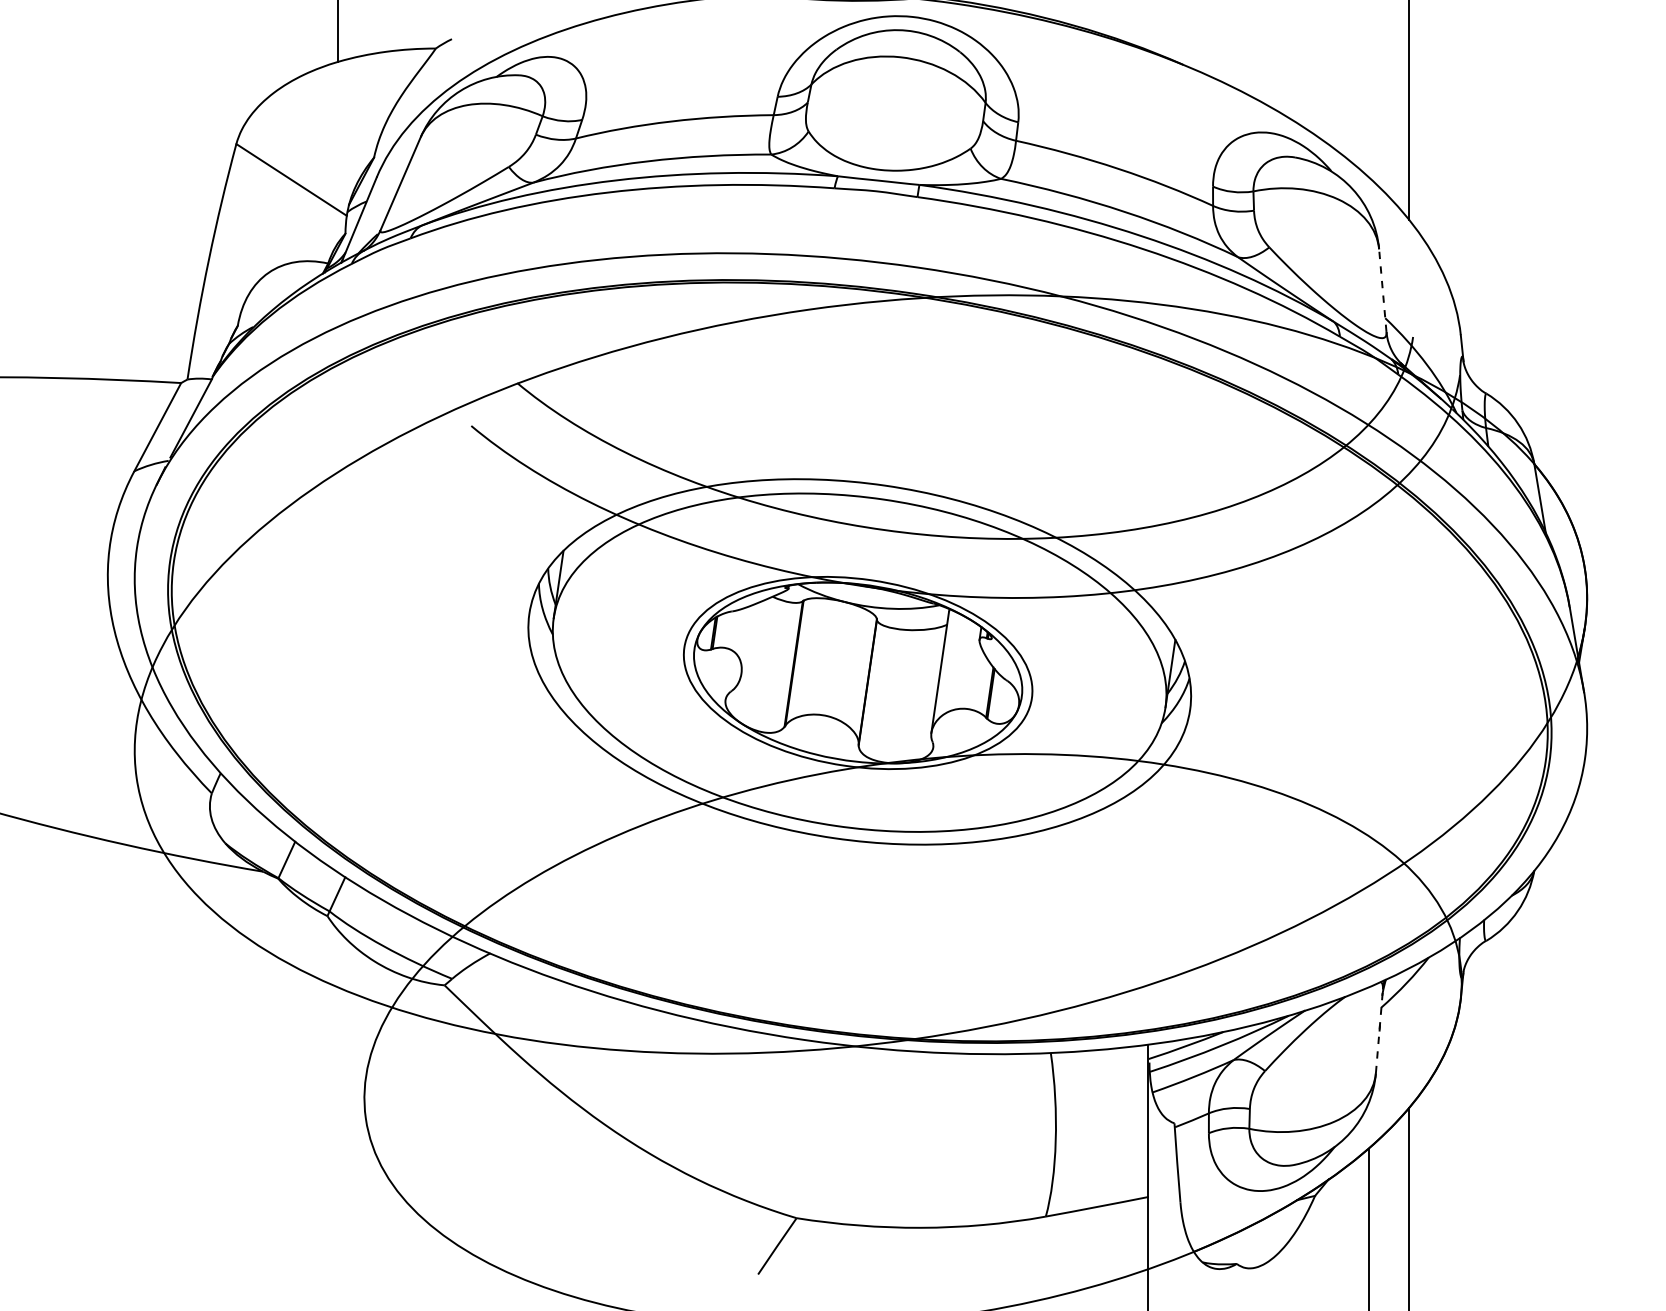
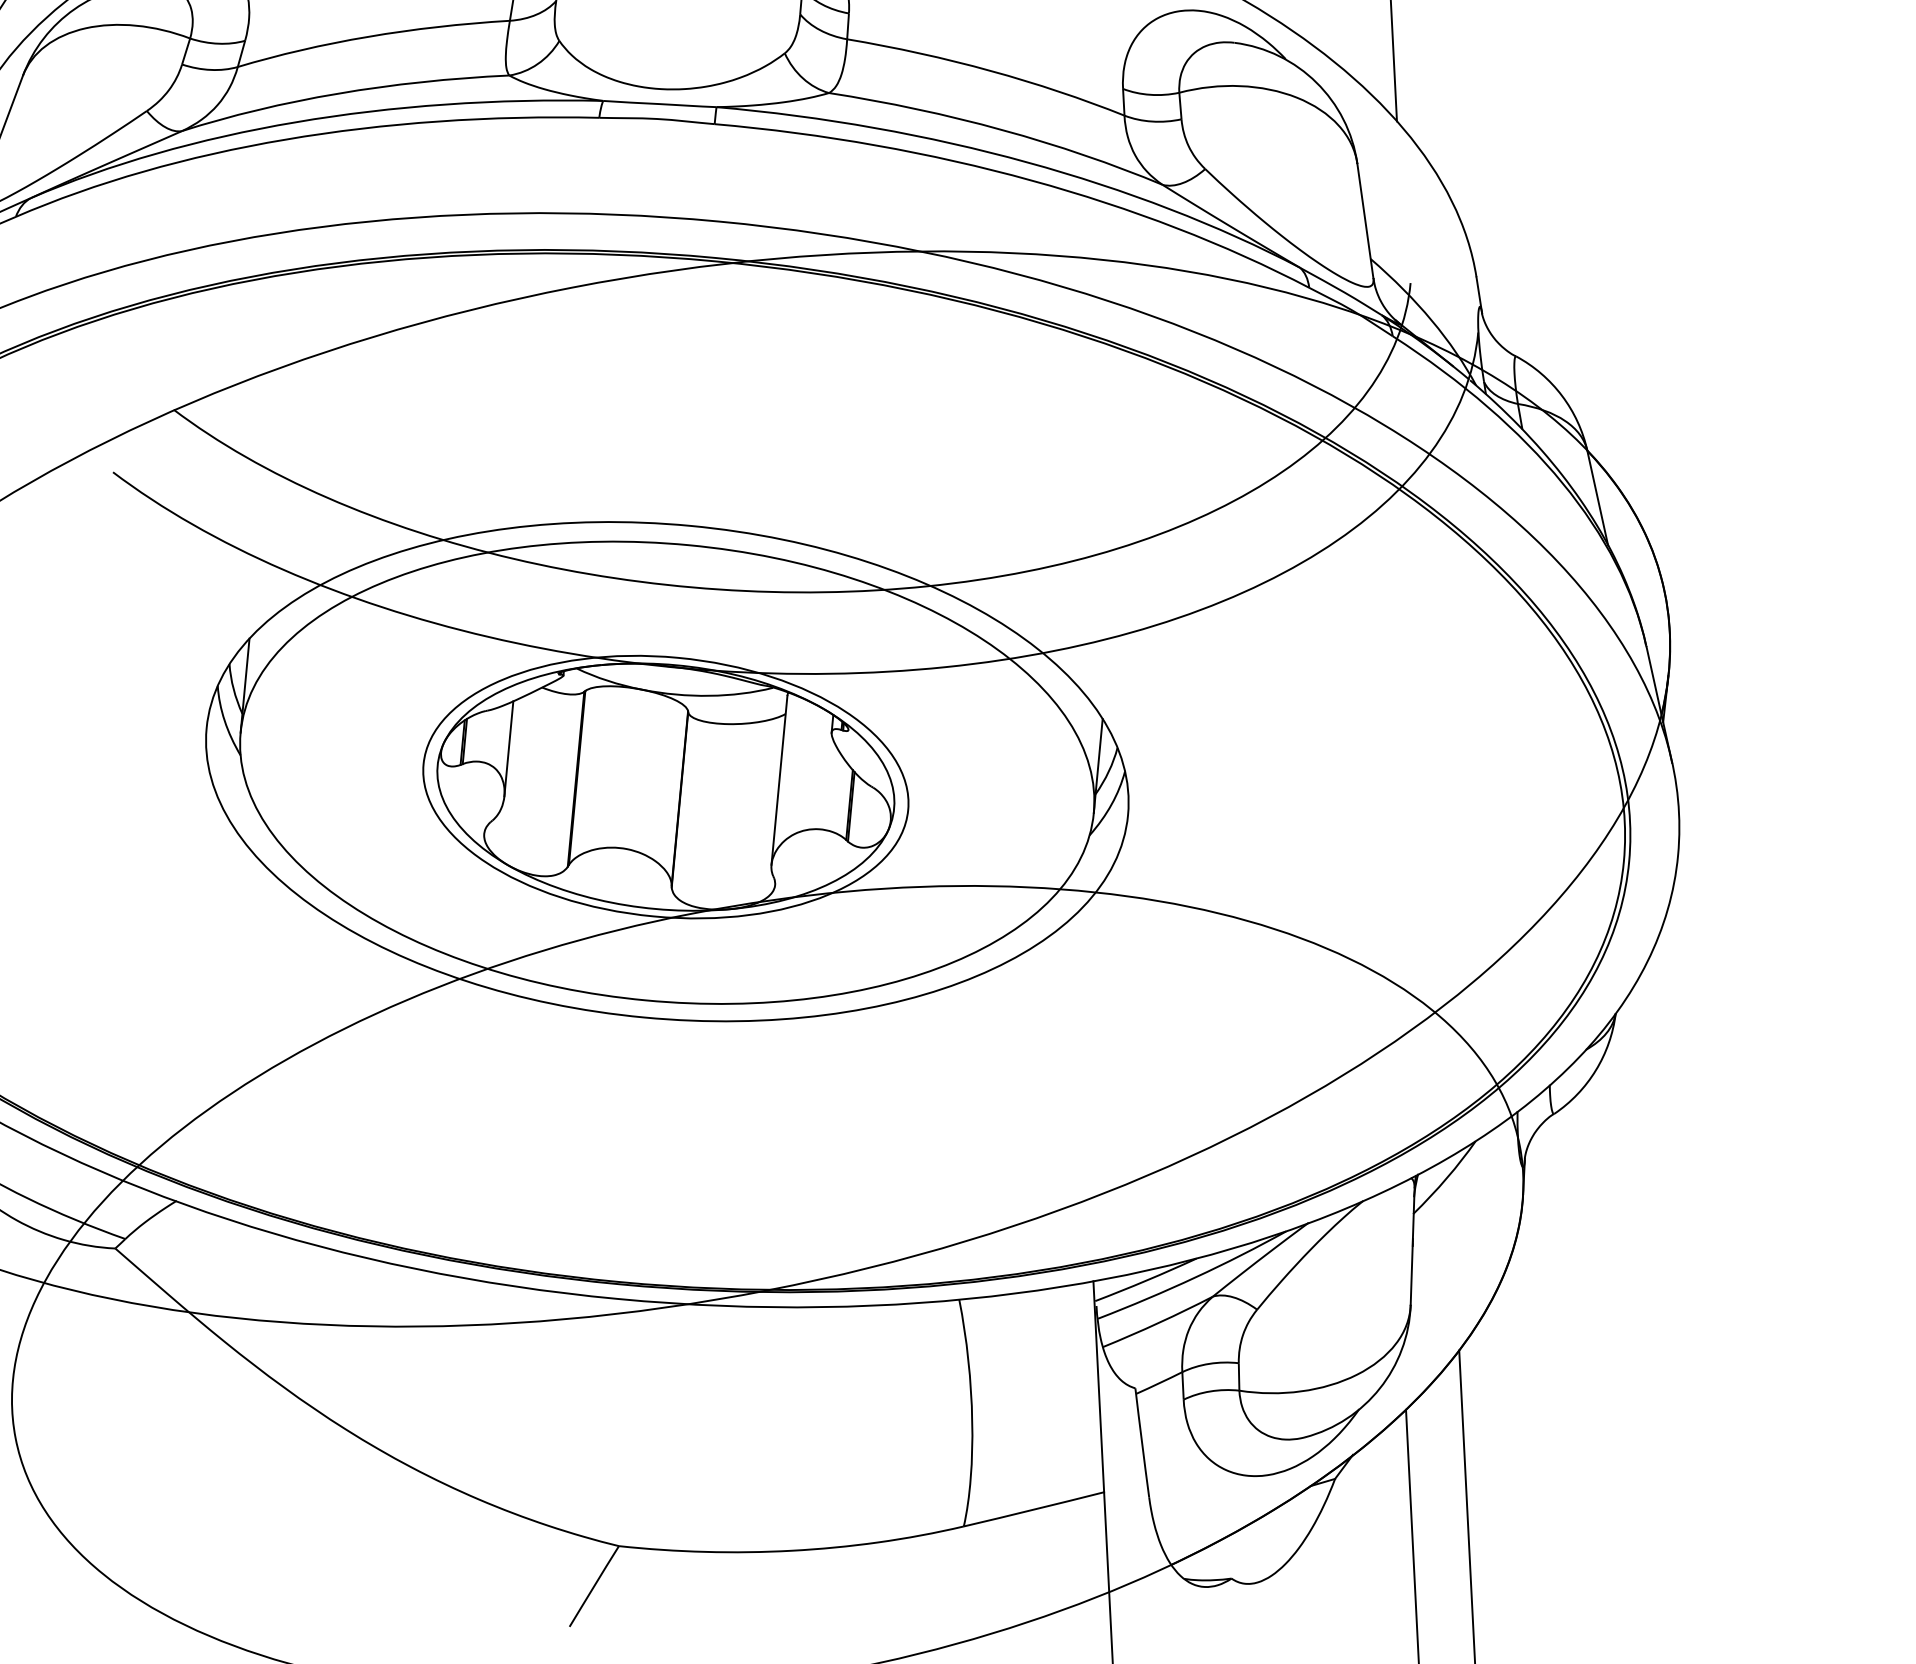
line: (1382, 290) -> (1364, 220), dashed -> solid
line: (746, 639) -> (508, 748), added
line: (1379, 1031) -> (1412, 1246), dashed -> solid

